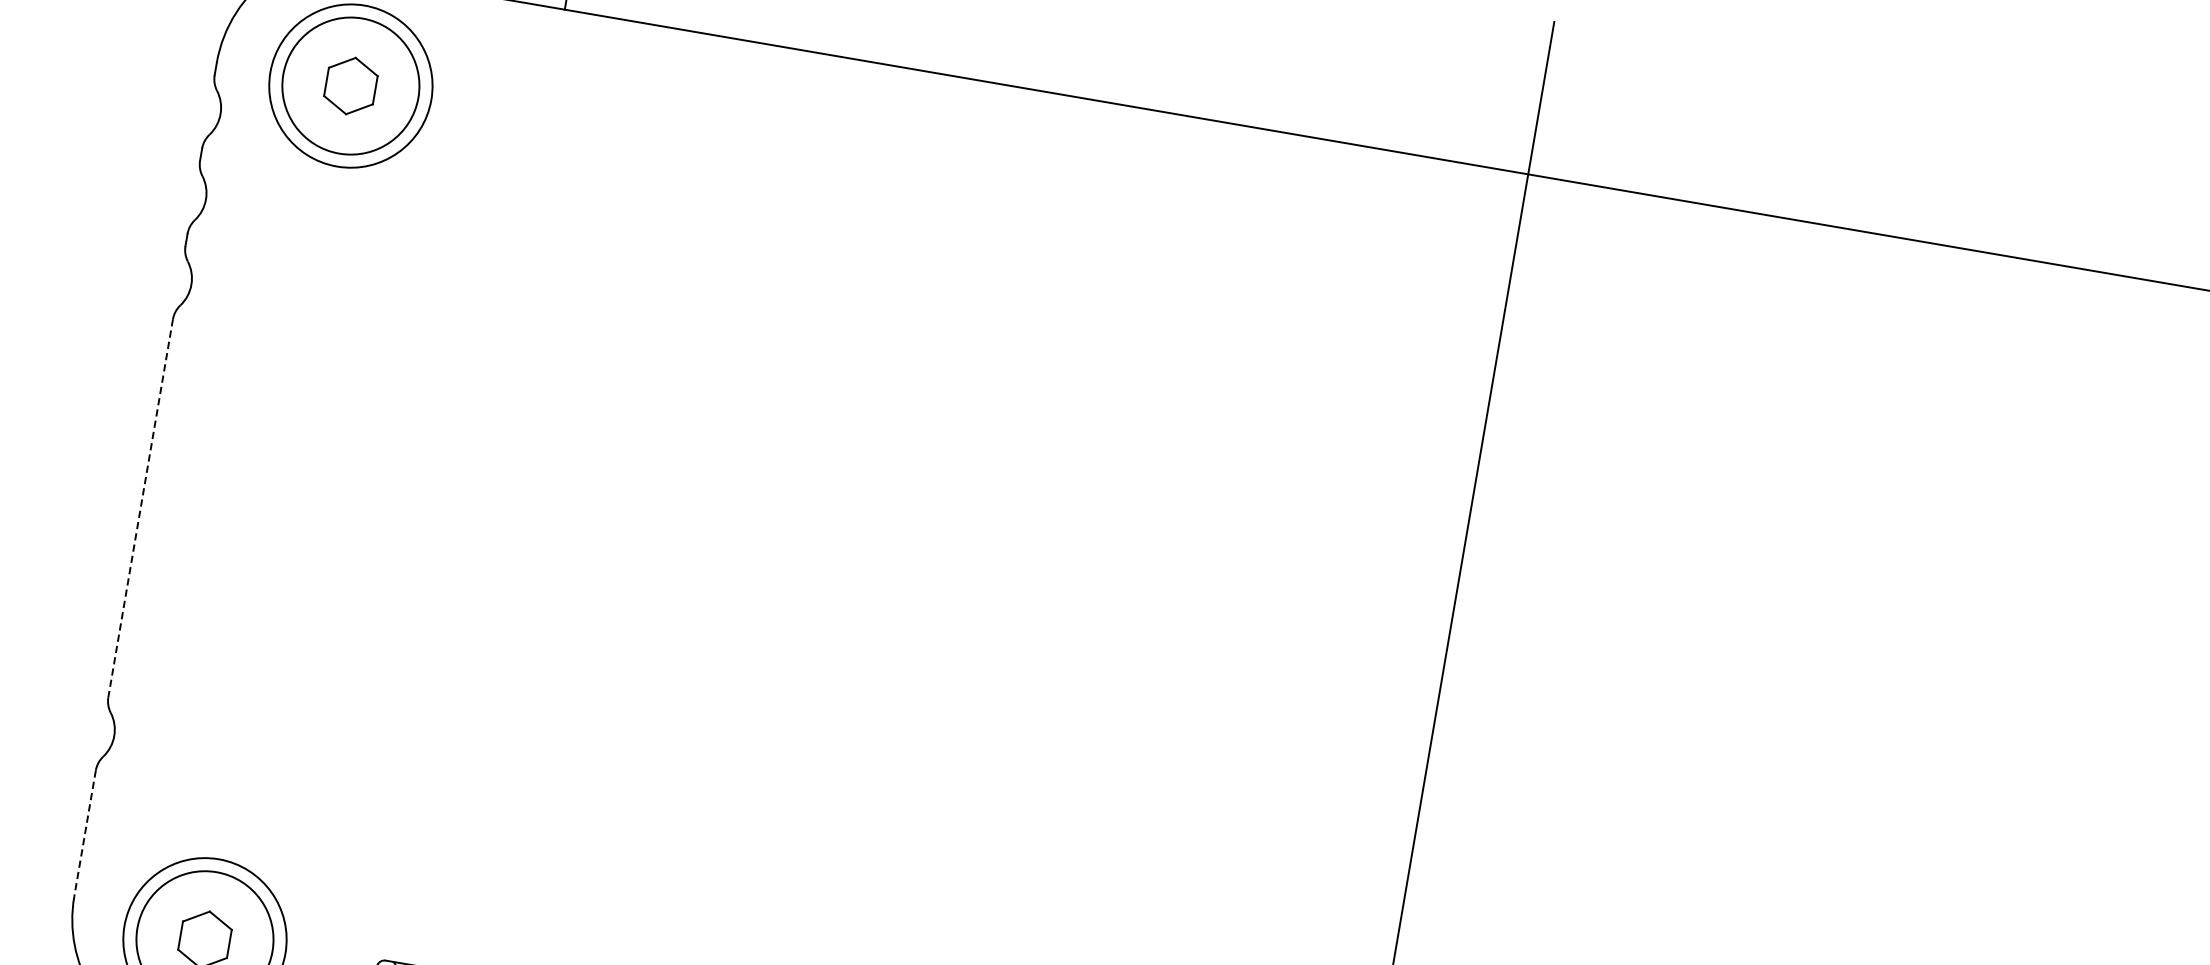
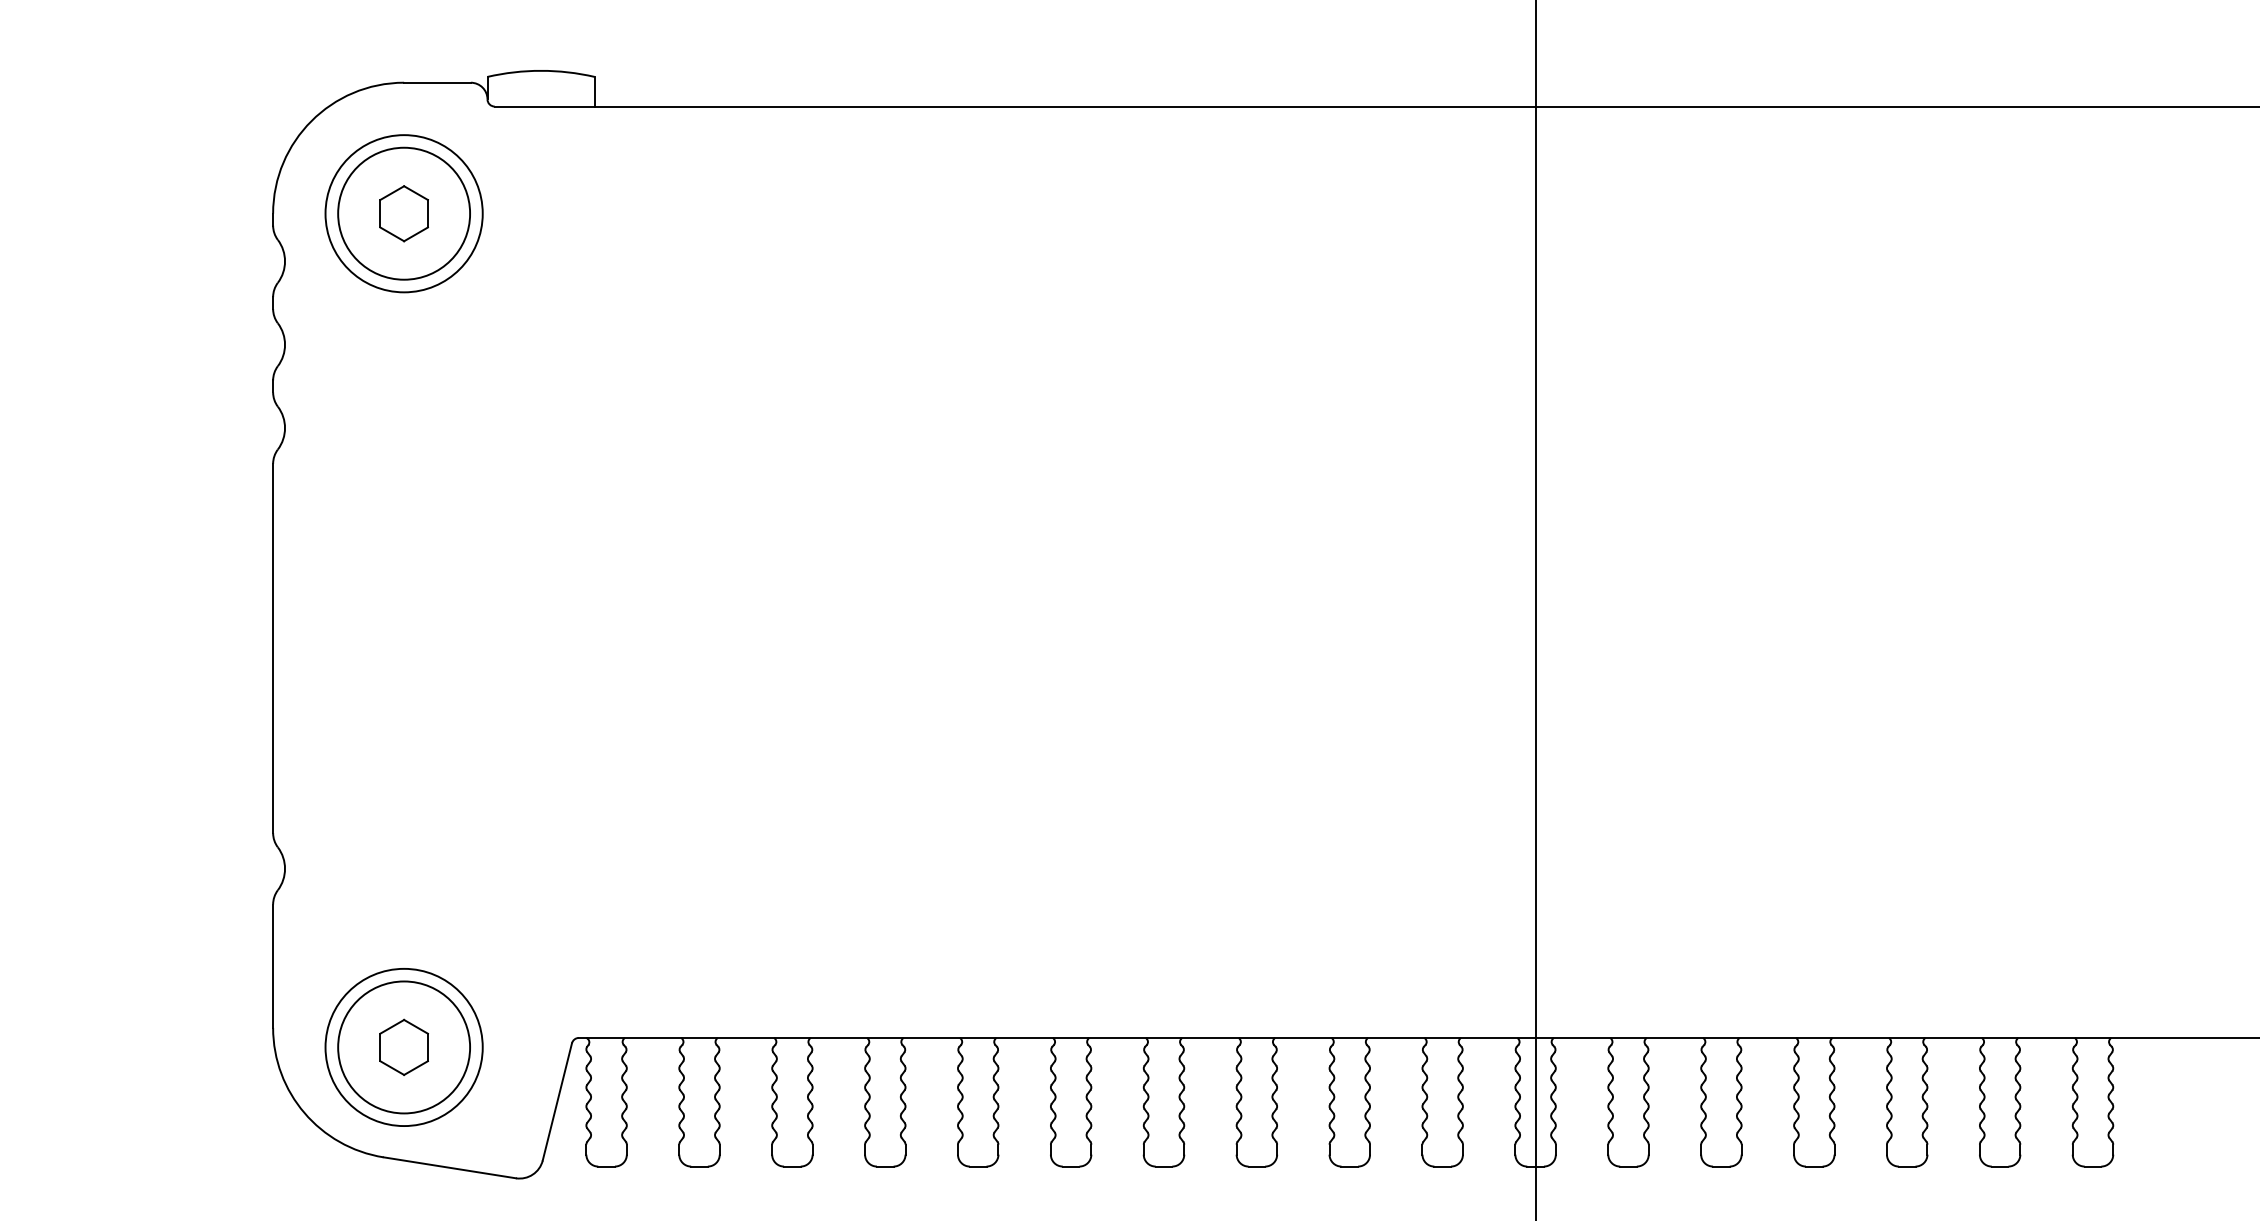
line: (141, 508) -> (273, 648), dashed -> solid
line: (85, 833) -> (273, 966), dashed -> solid

